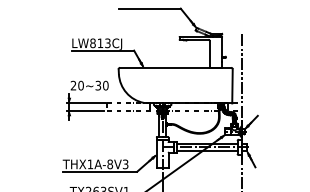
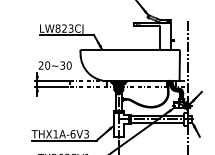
text: (100, 42) -> (64, 27), LW813CJ -> LW823CJ
text: (110, 163) -> (73, 133), THX1A-8V3 -> THX1A-6V3

